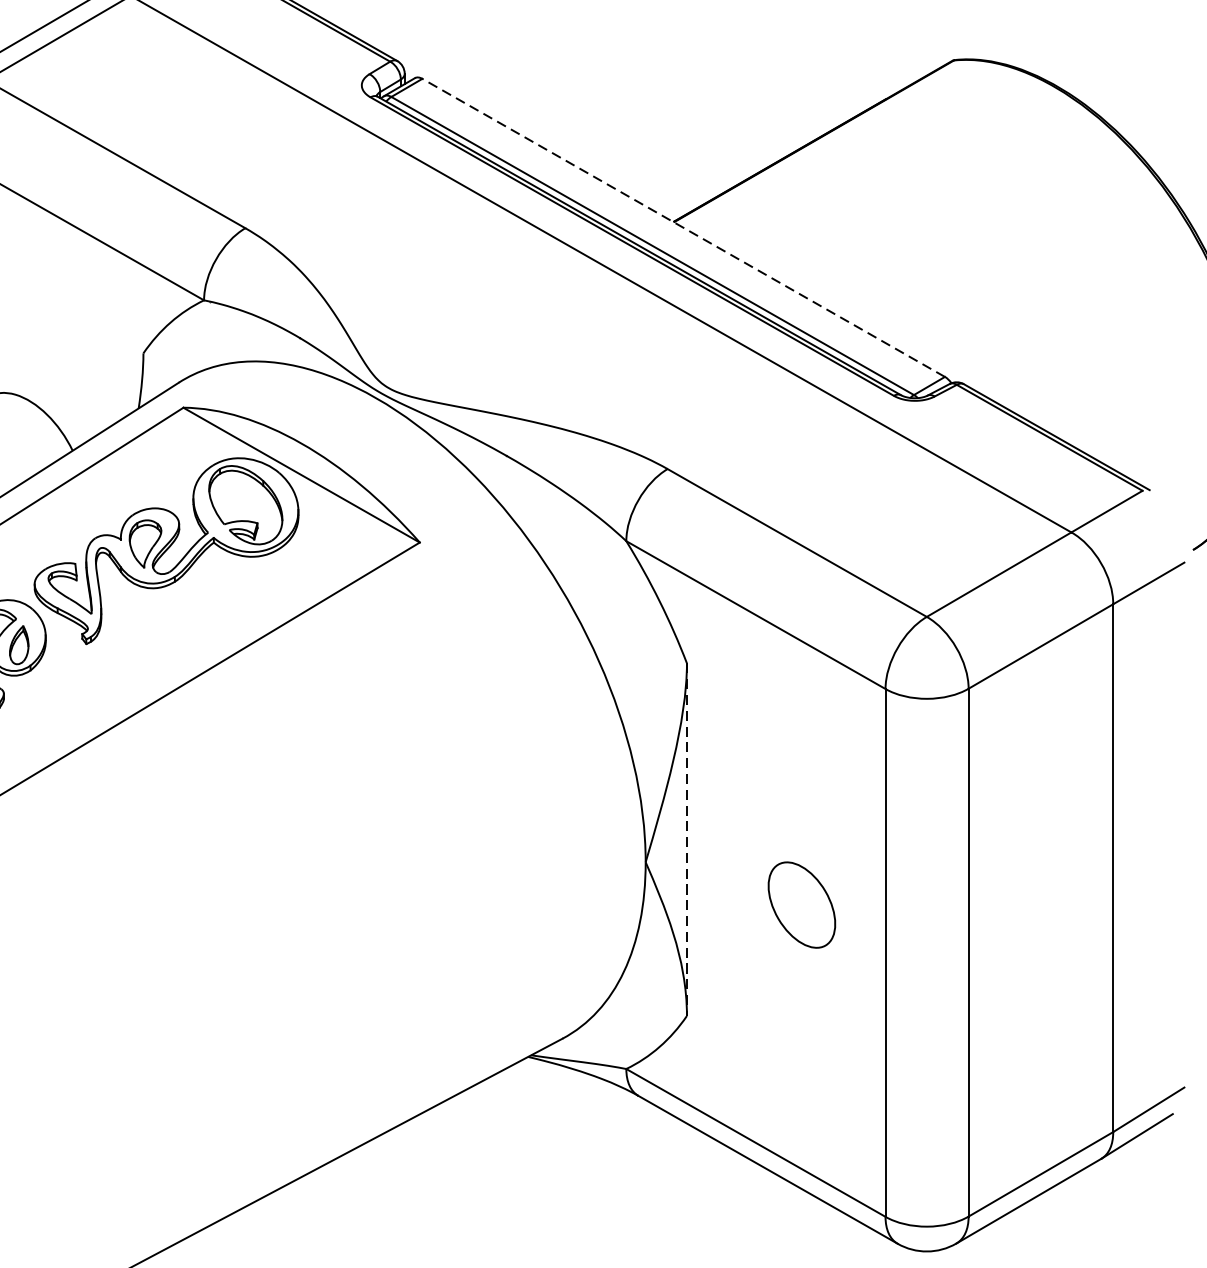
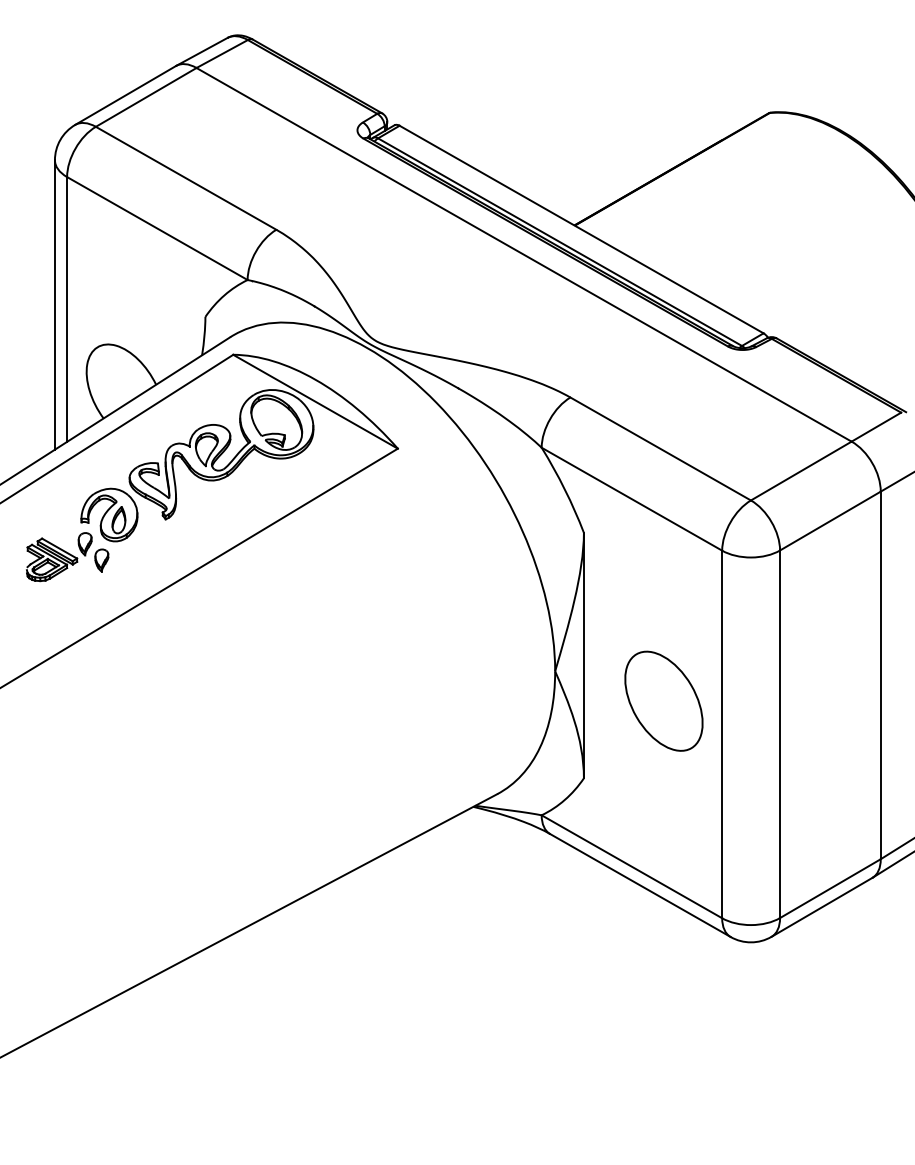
line: (683, 227) -> (581, 229), dashed -> solid
line: (686, 839) -> (583, 655), dashed -> solid
part: (801, 904) -> (663, 700), size x1.67

